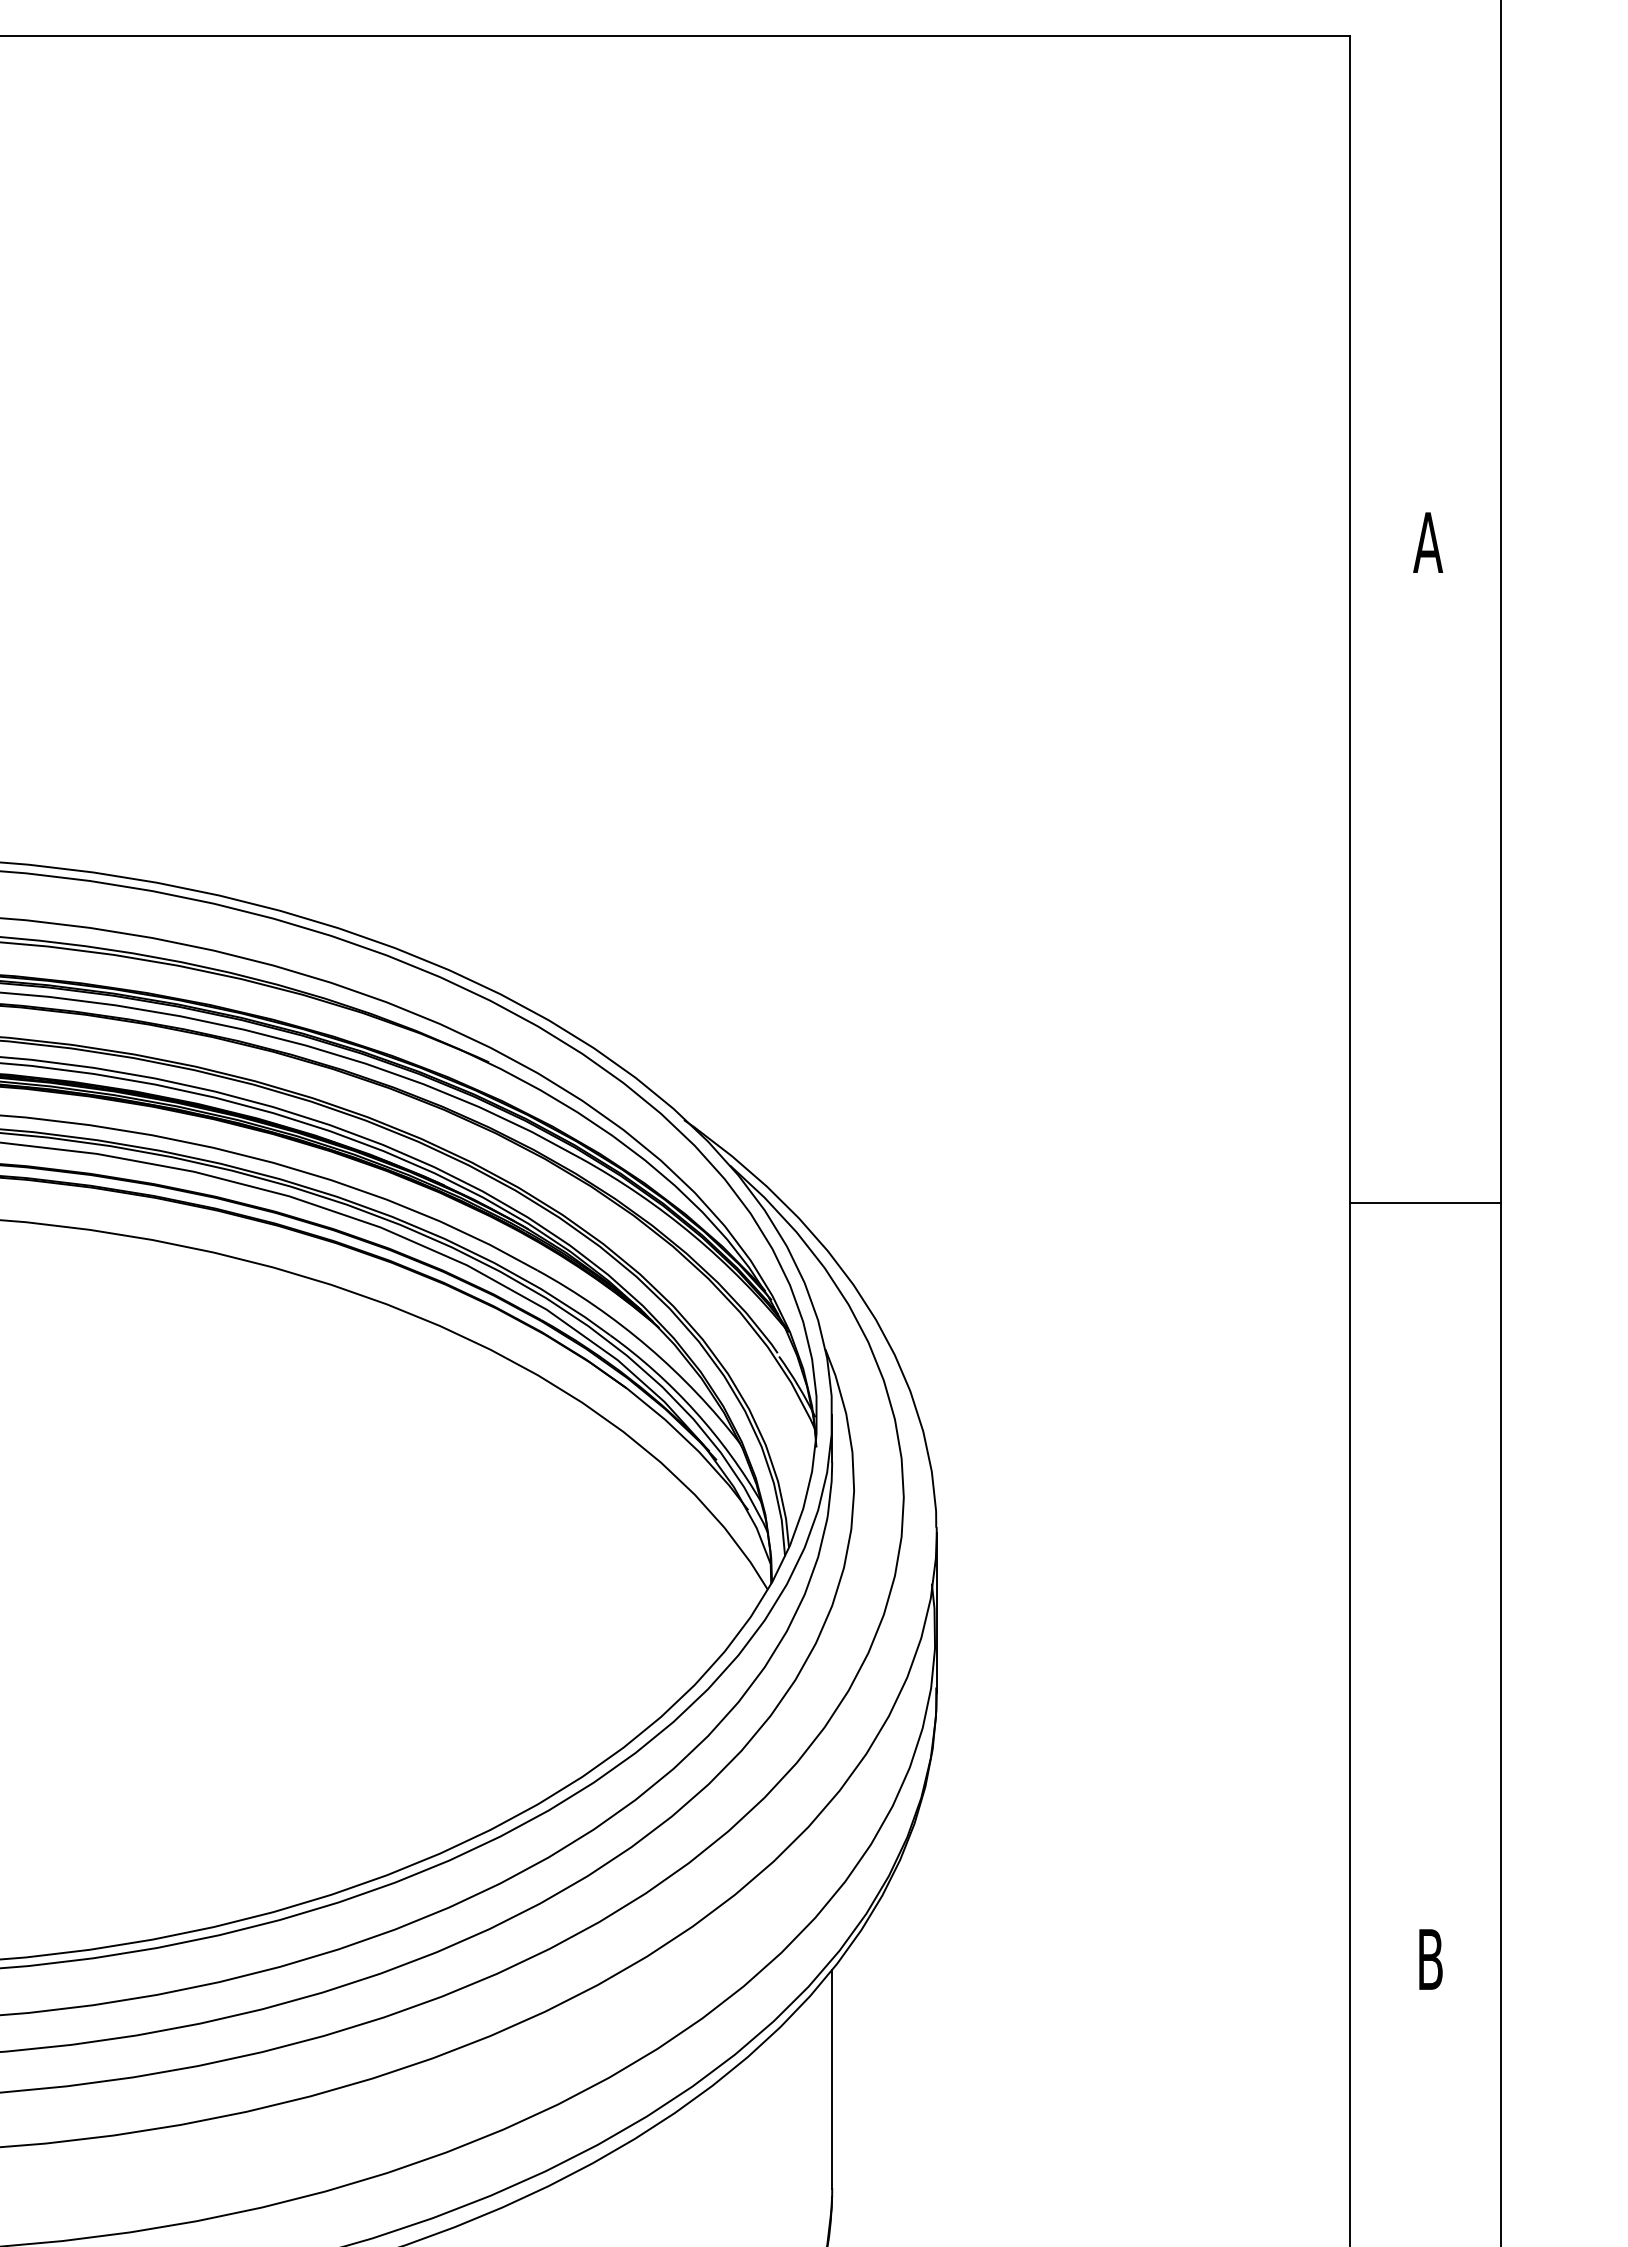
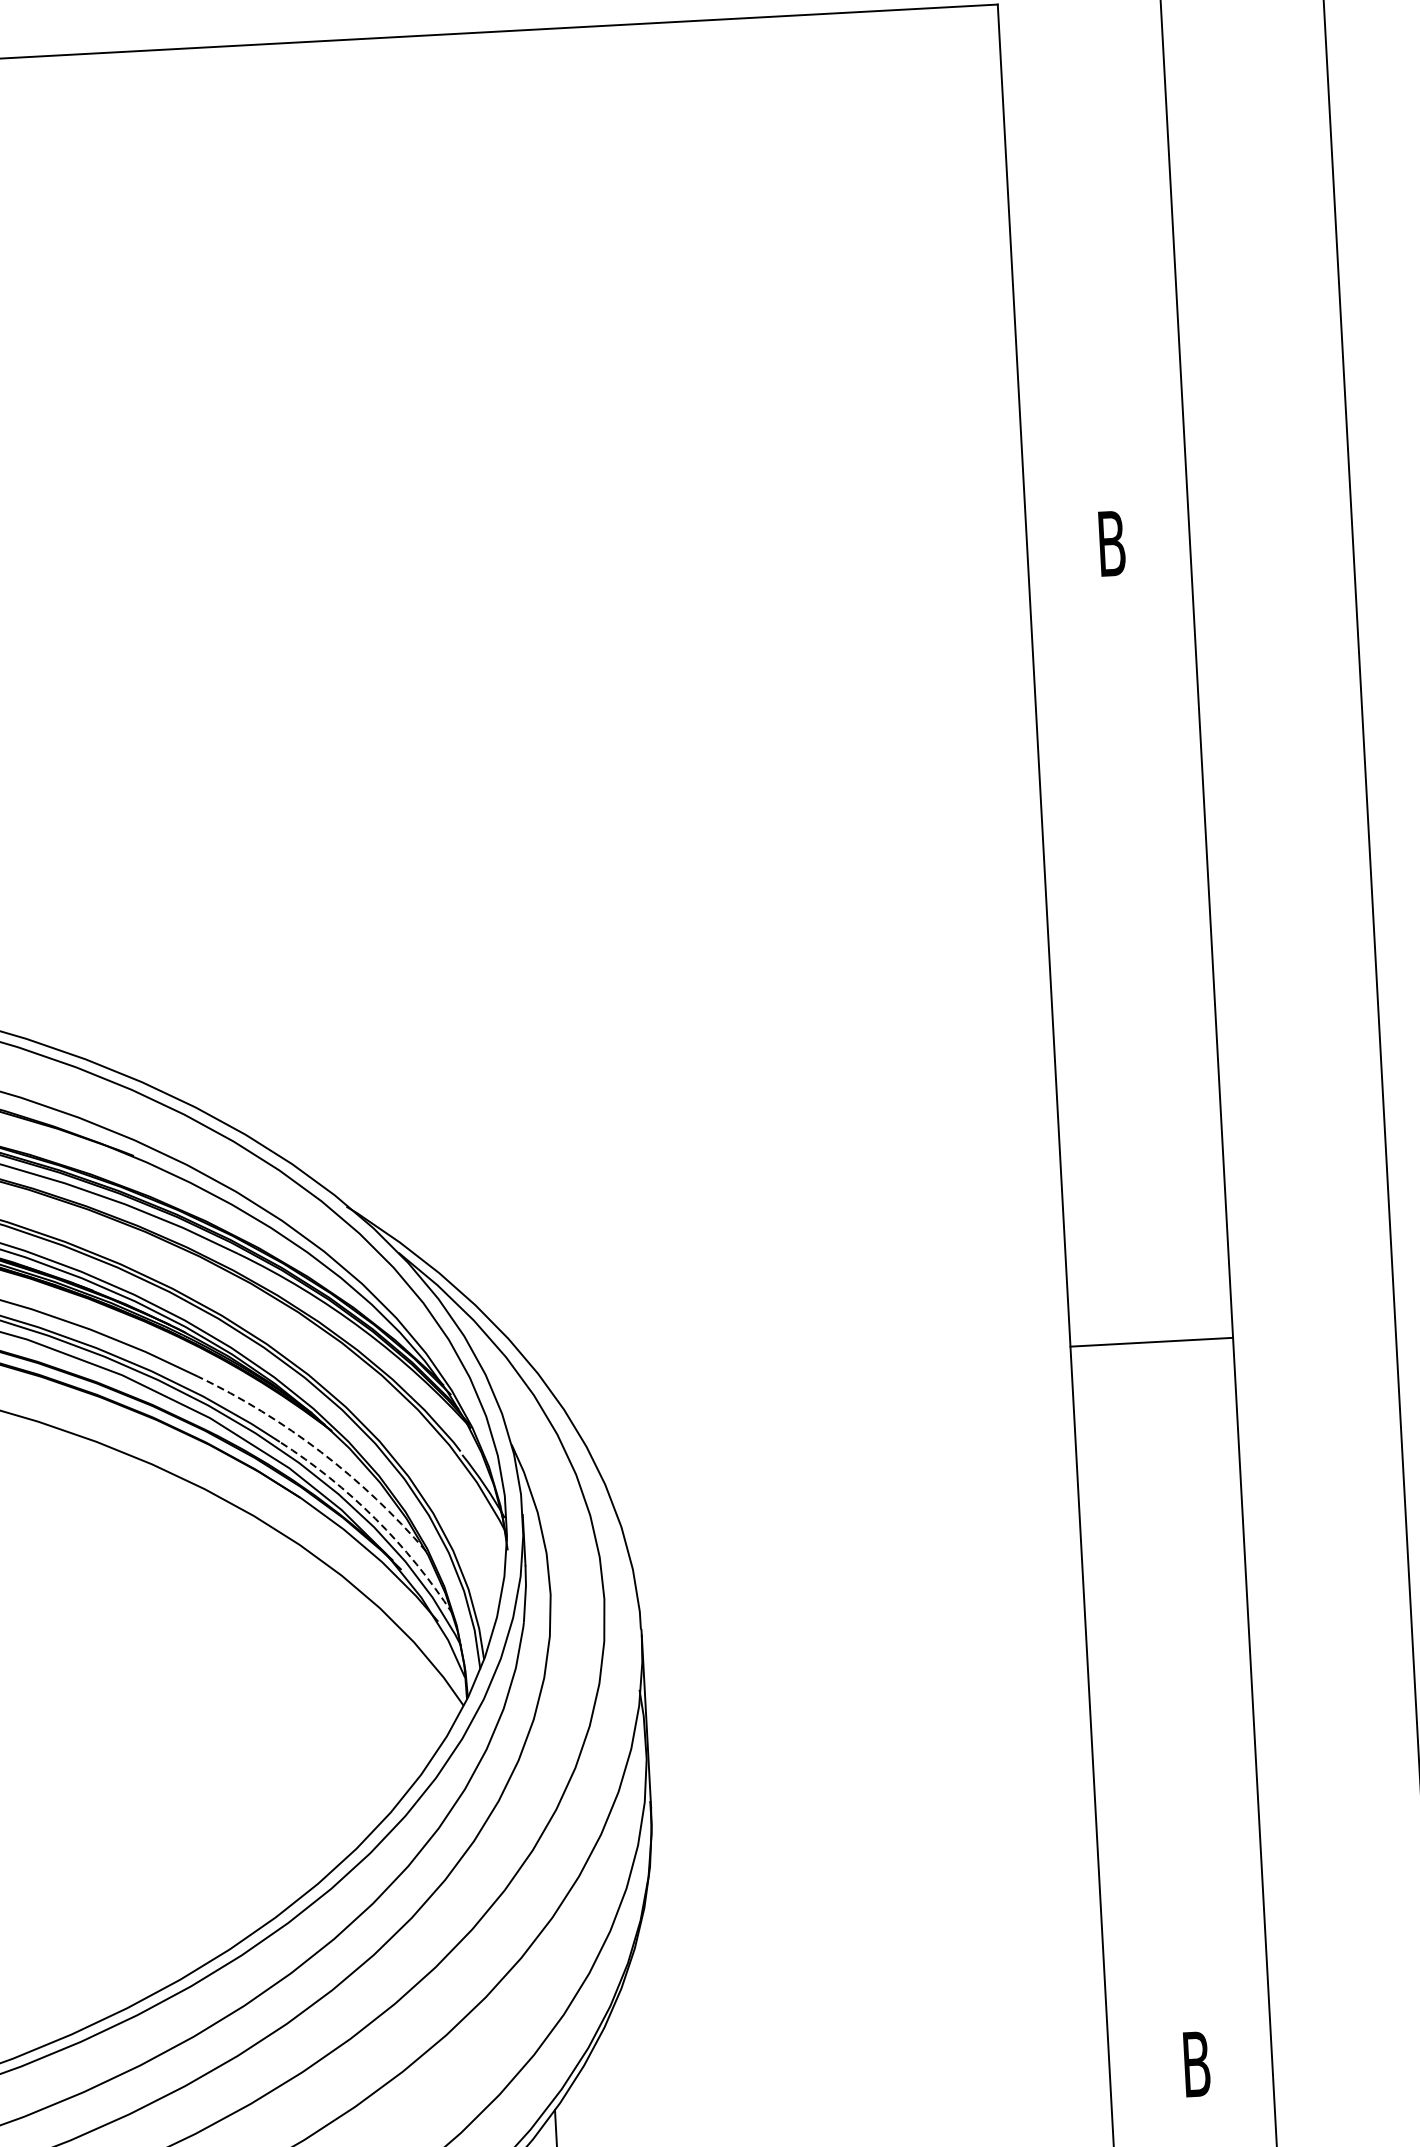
text: (1428, 542) -> (1112, 543), A -> B
line: (1424, 1202) -> (1150, 1342), moved
arc: (648, 1346) -> (321, 1451), solid -> dashed
arc: (695, 1411) -> (375, 1518), solid -> dashed

